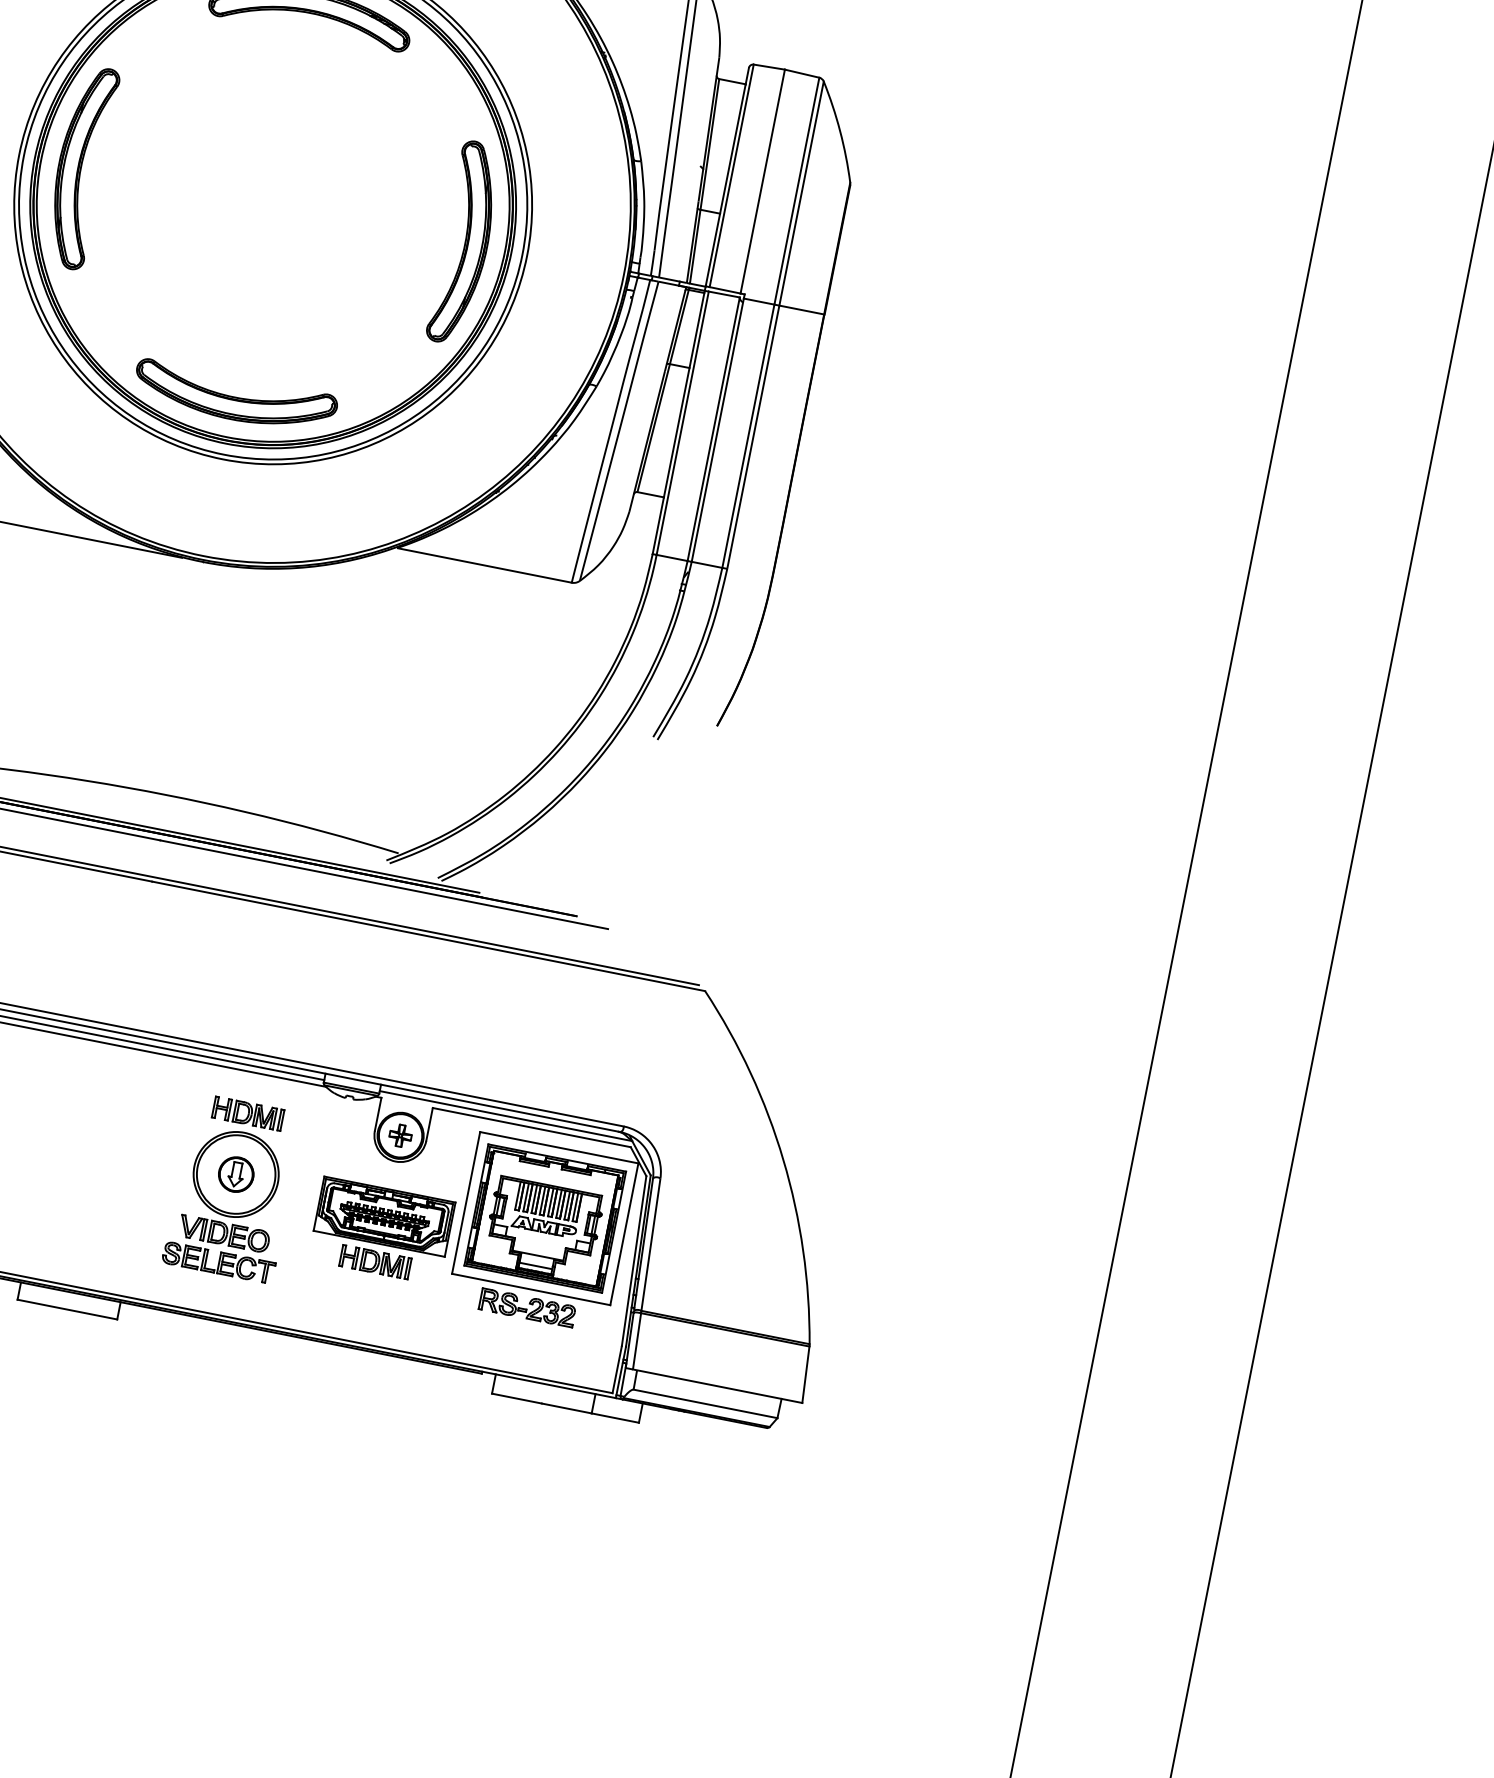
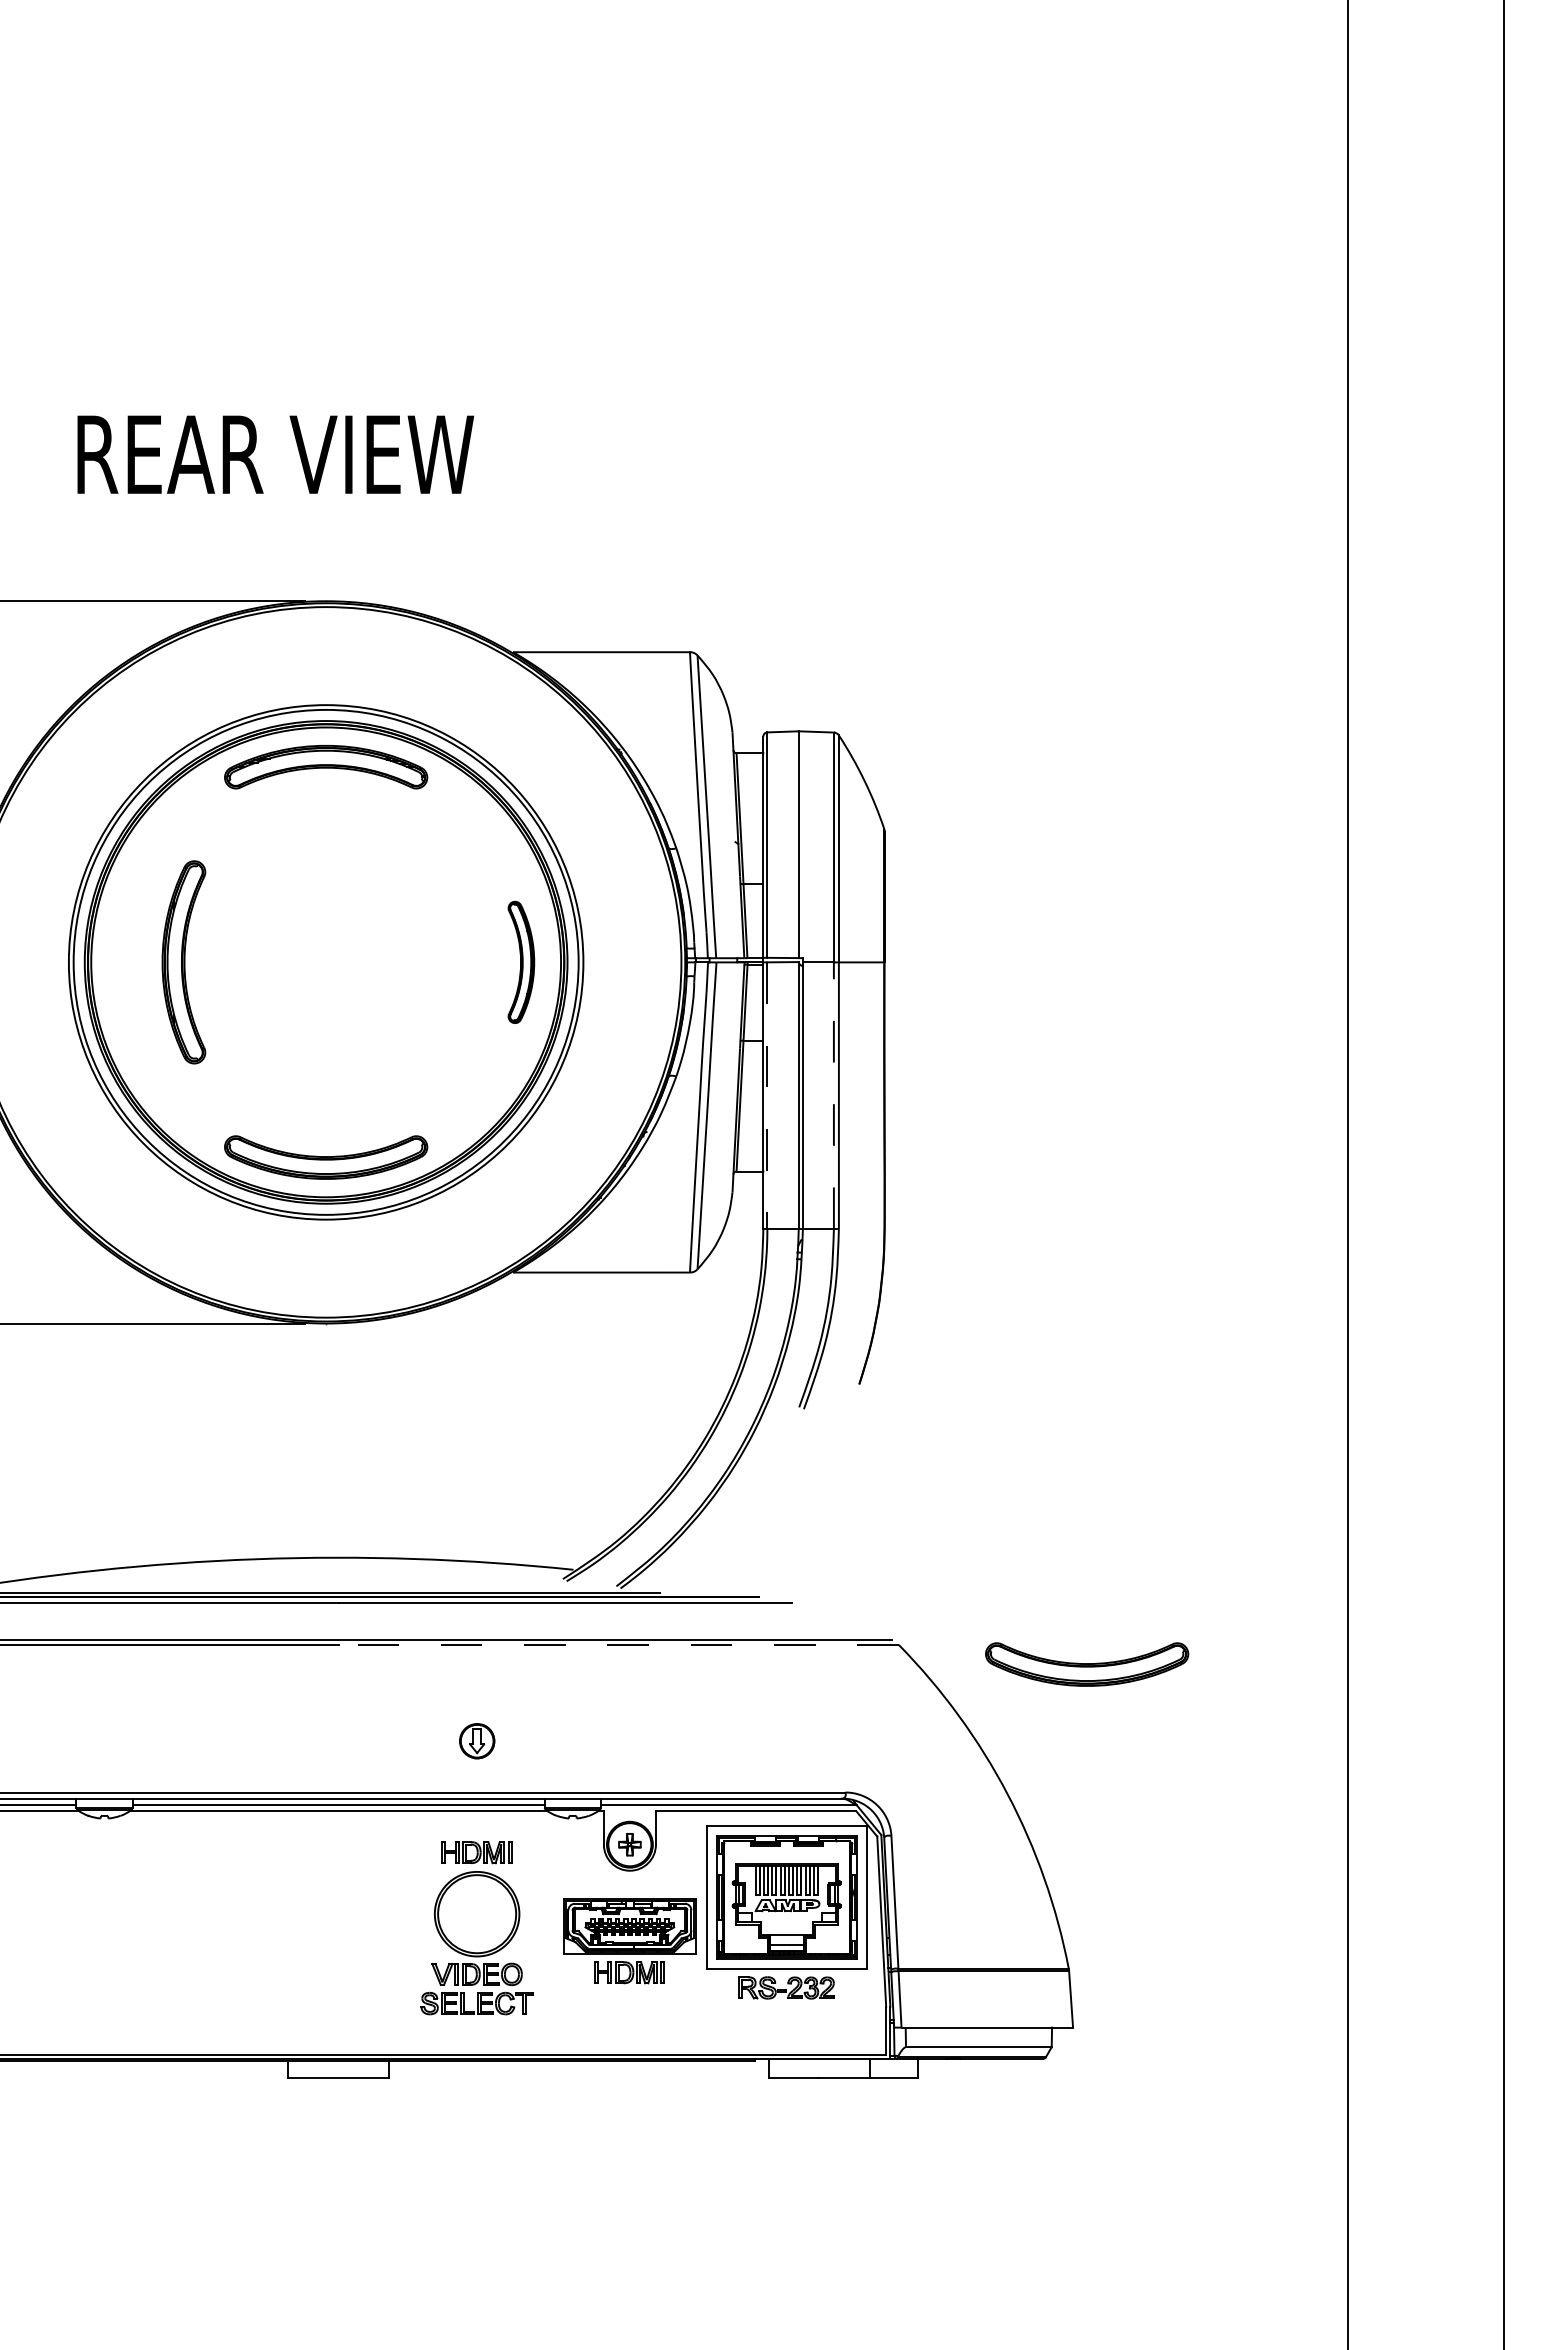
part: (80, 167) -> (183, 962), moved
part: (466, 243) -> (521, 962), size x0.6
line: (682, 424) -> (767, 1096), solid -> dashed
line: (748, 435) -> (833, 1095), solid -> dashed
line: (428, 935) -> (618, 1644), solid -> dashed
part: (887, 1047) -> (1087, 1664), added
part: (236, 1174) -> (477, 1741), moved

